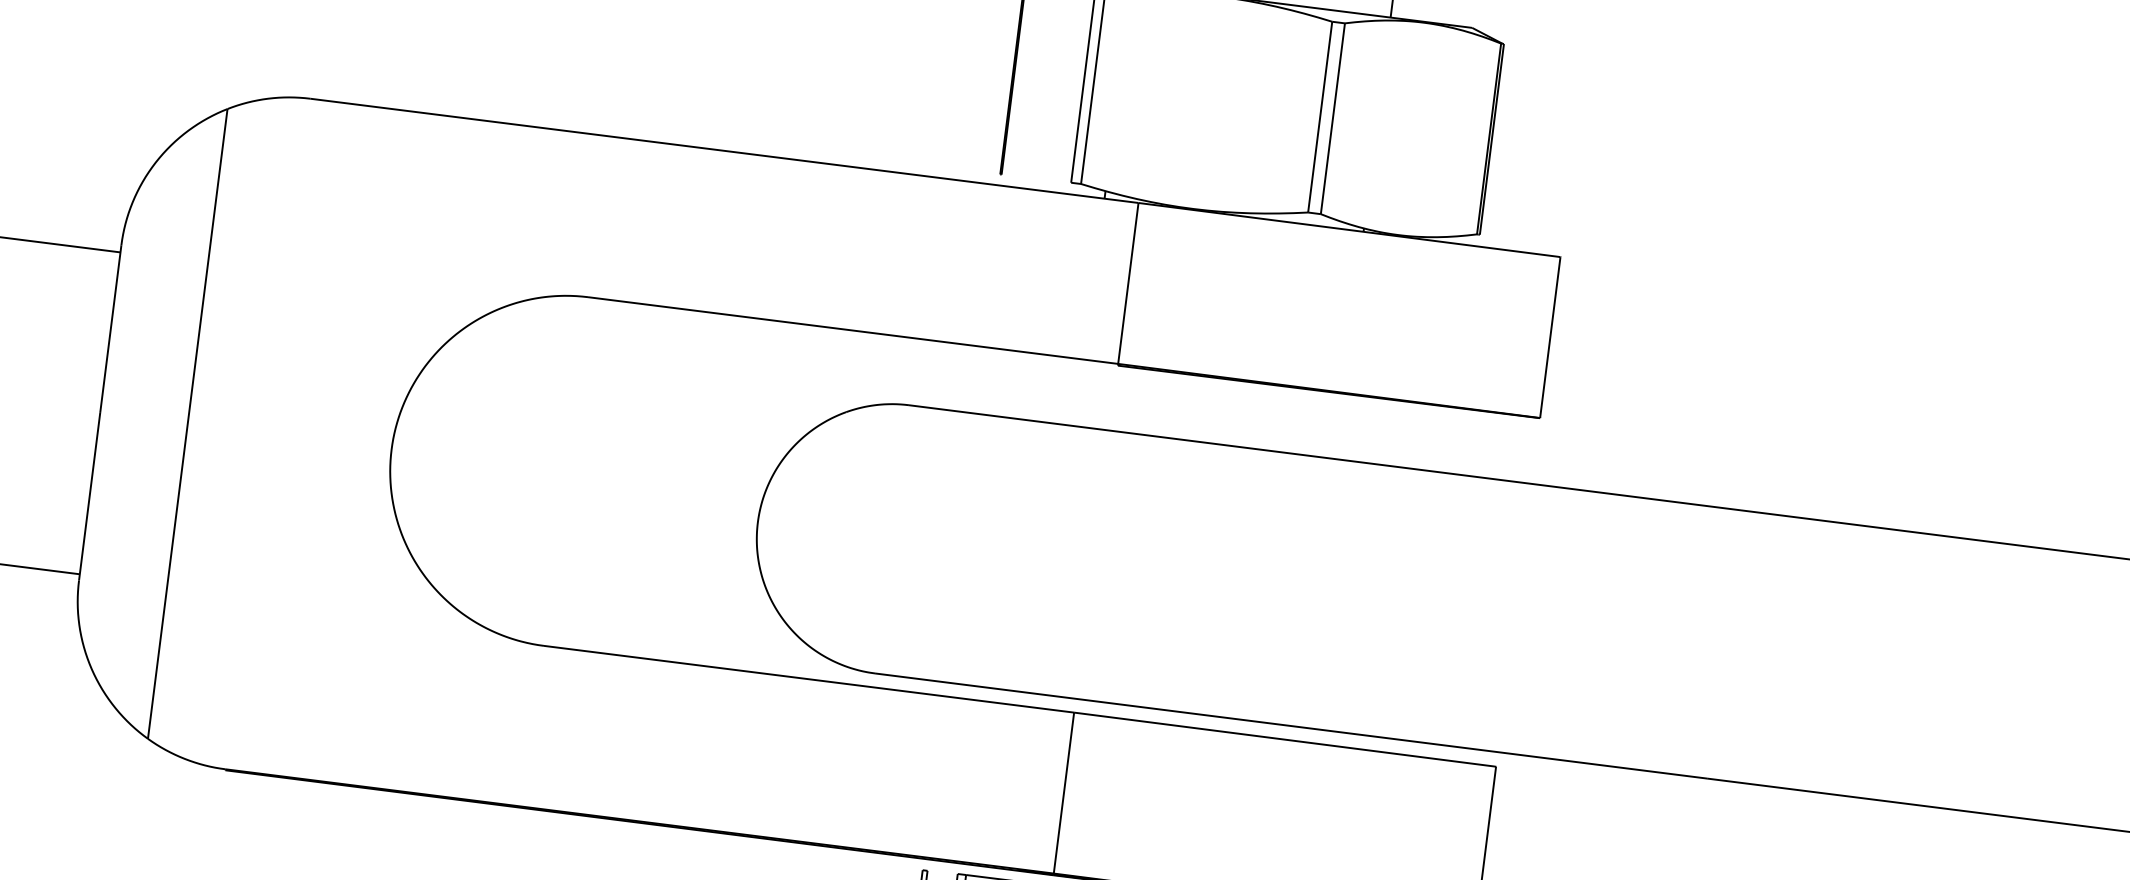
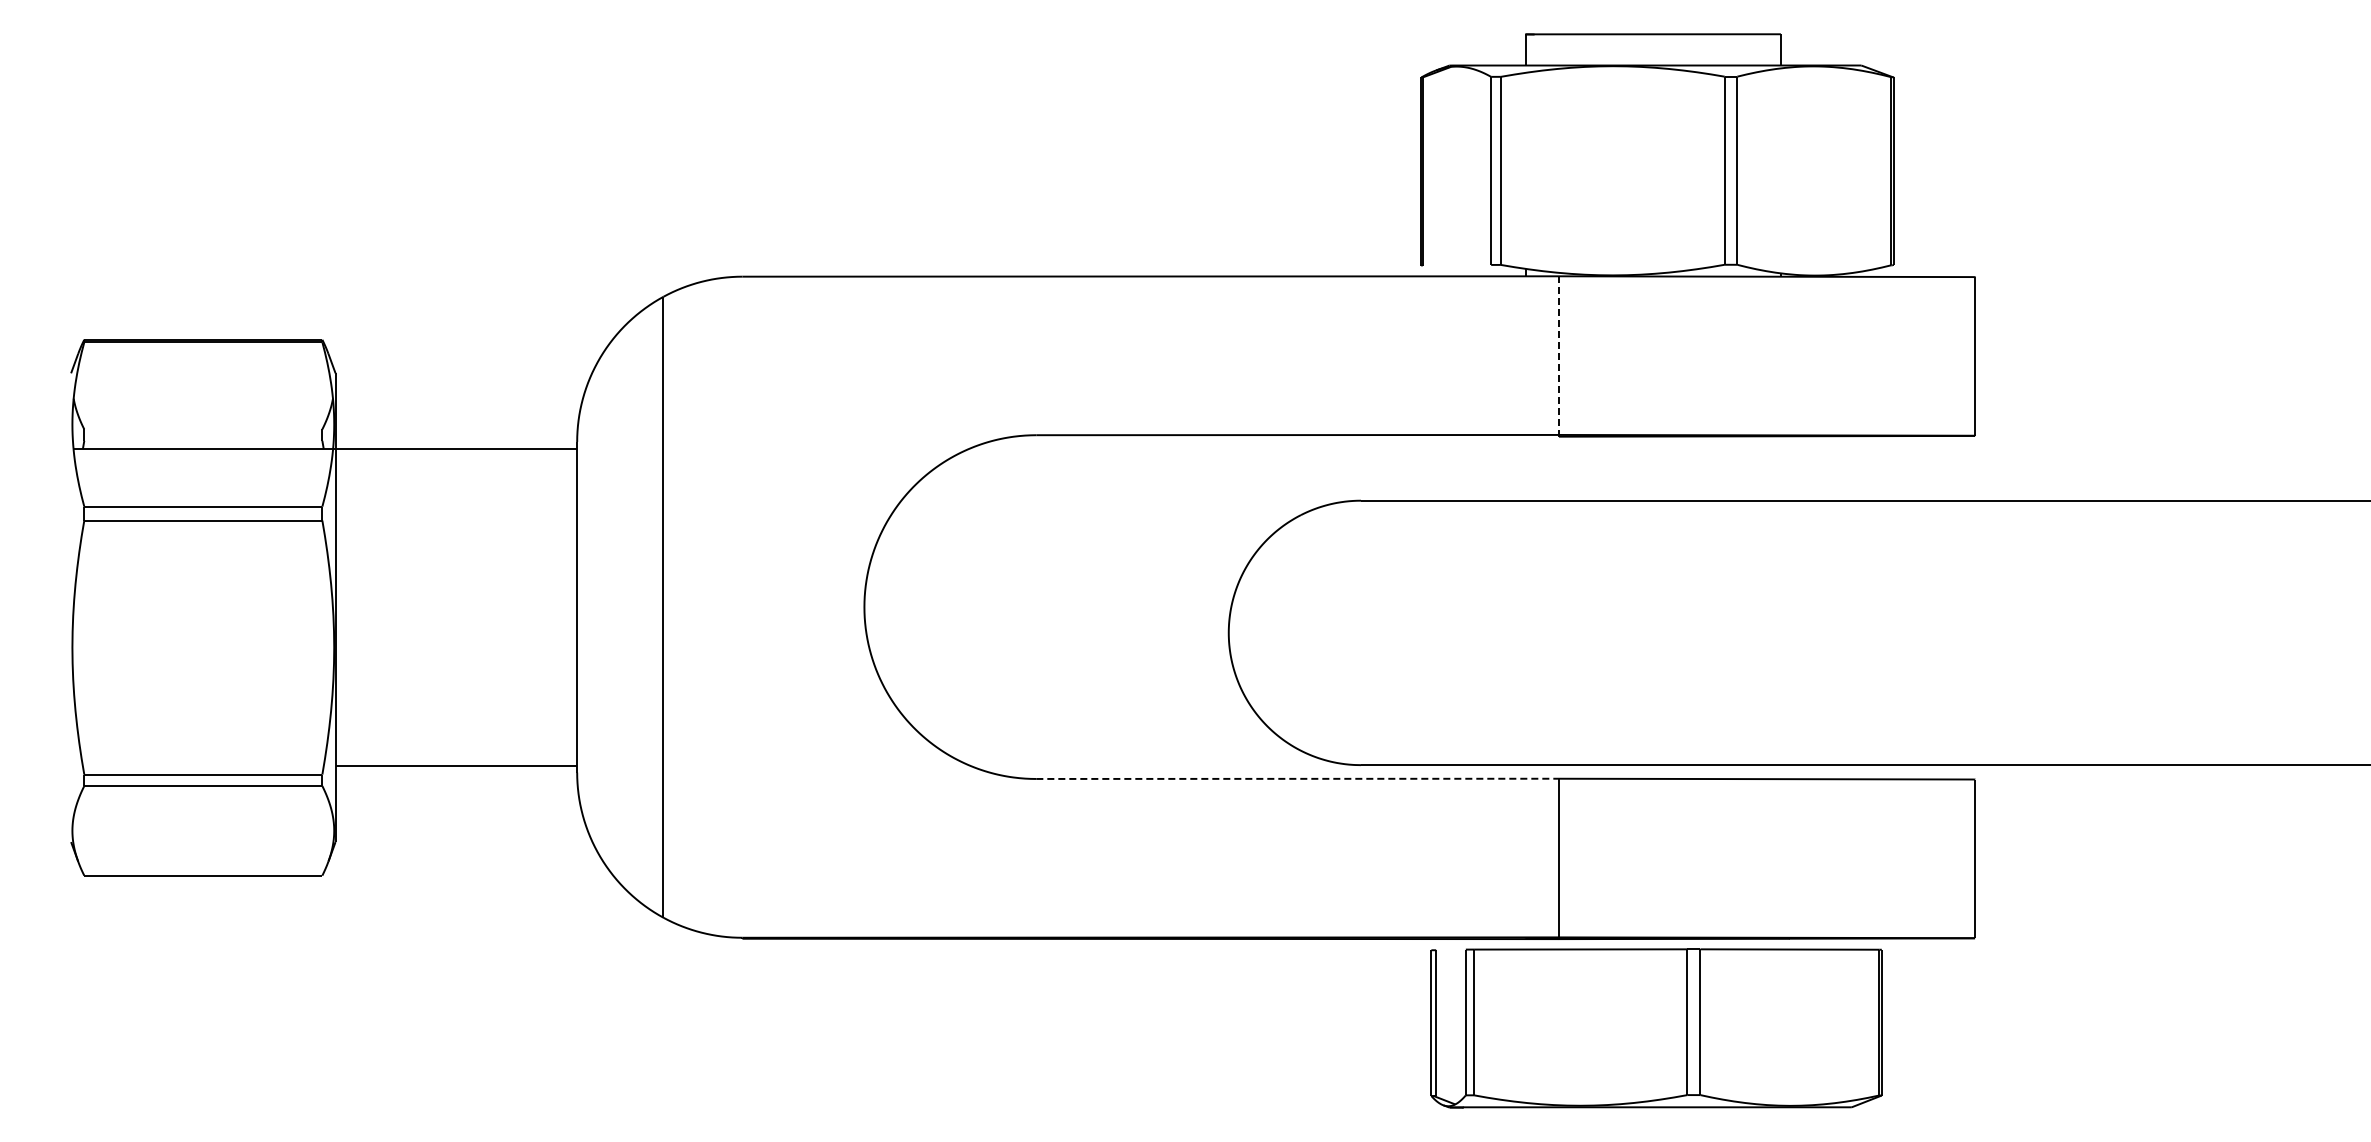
line: (1127, 284) -> (1558, 356), solid -> dashed
line: (809, 678) -> (1298, 778), solid -> dashed

